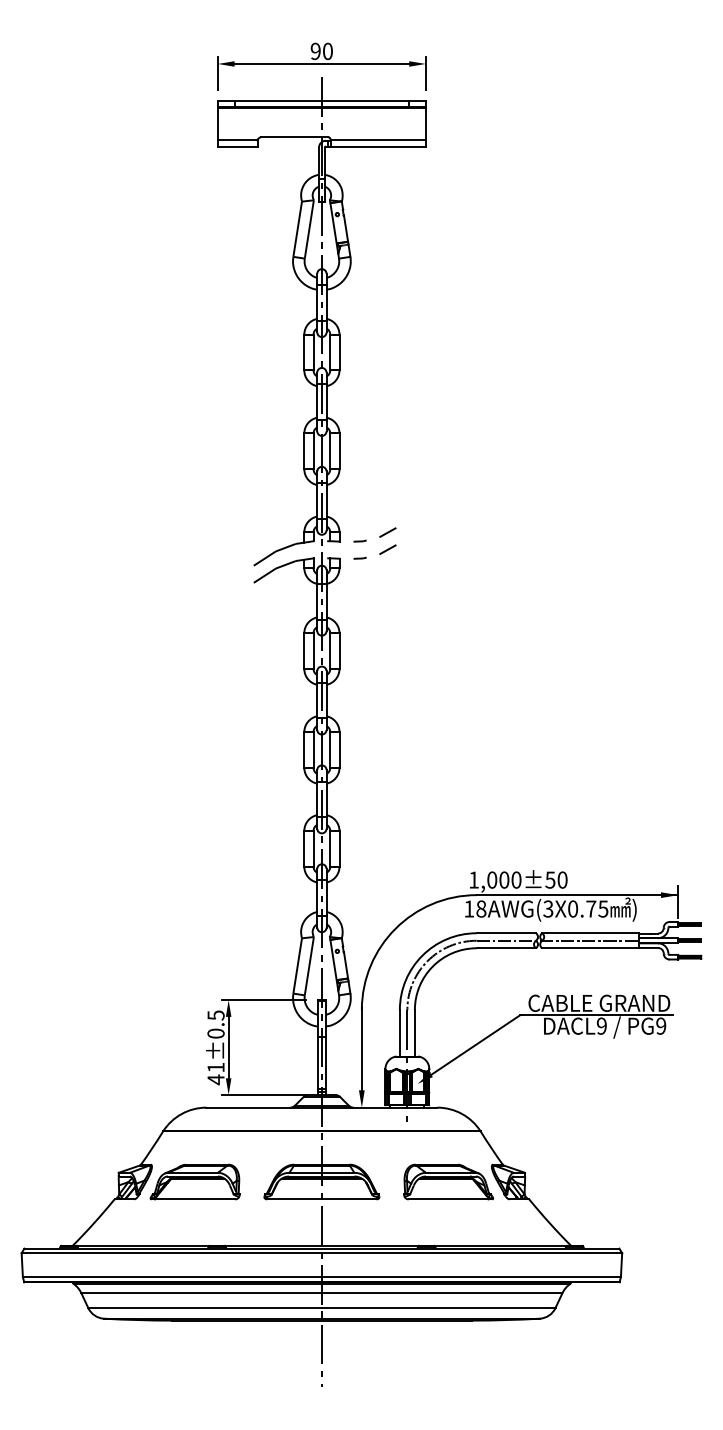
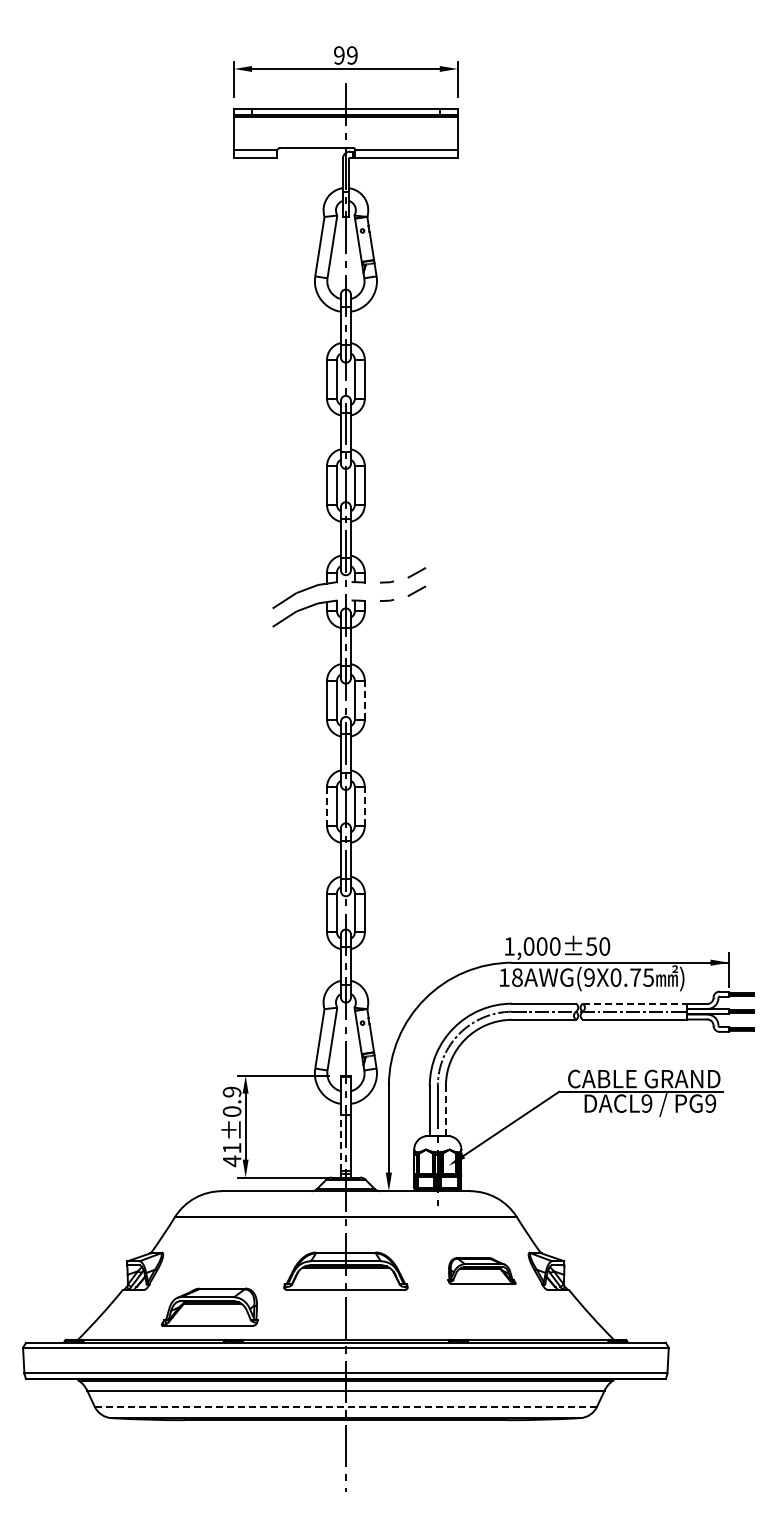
text: (328, 51) -> (352, 55), 90 -> 99
line: (339, 650) -> (364, 699), solid -> dashed
line: (339, 749) -> (364, 806), solid -> dashed
line: (304, 750) -> (327, 807), solid -> dashed
text: (548, 908) -> (589, 977), 18AWG(3X0.75 -> 18AWG(9X0.75
line: (591, 933) -> (635, 1003), solid -> dashed
text: (215, 1014) -> (231, 1091), 41±0.5 -> 41±0.9
line: (414, 1033) -> (445, 1111), solid -> dashed
line: (317, 1063) -> (341, 1143), solid -> dashed
part: (195, 1181) -> (209, 1306), moved
part: (447, 1181) -> (481, 1270), size x0.7
line: (322, 1307) -> (346, 1406), solid -> dashed

